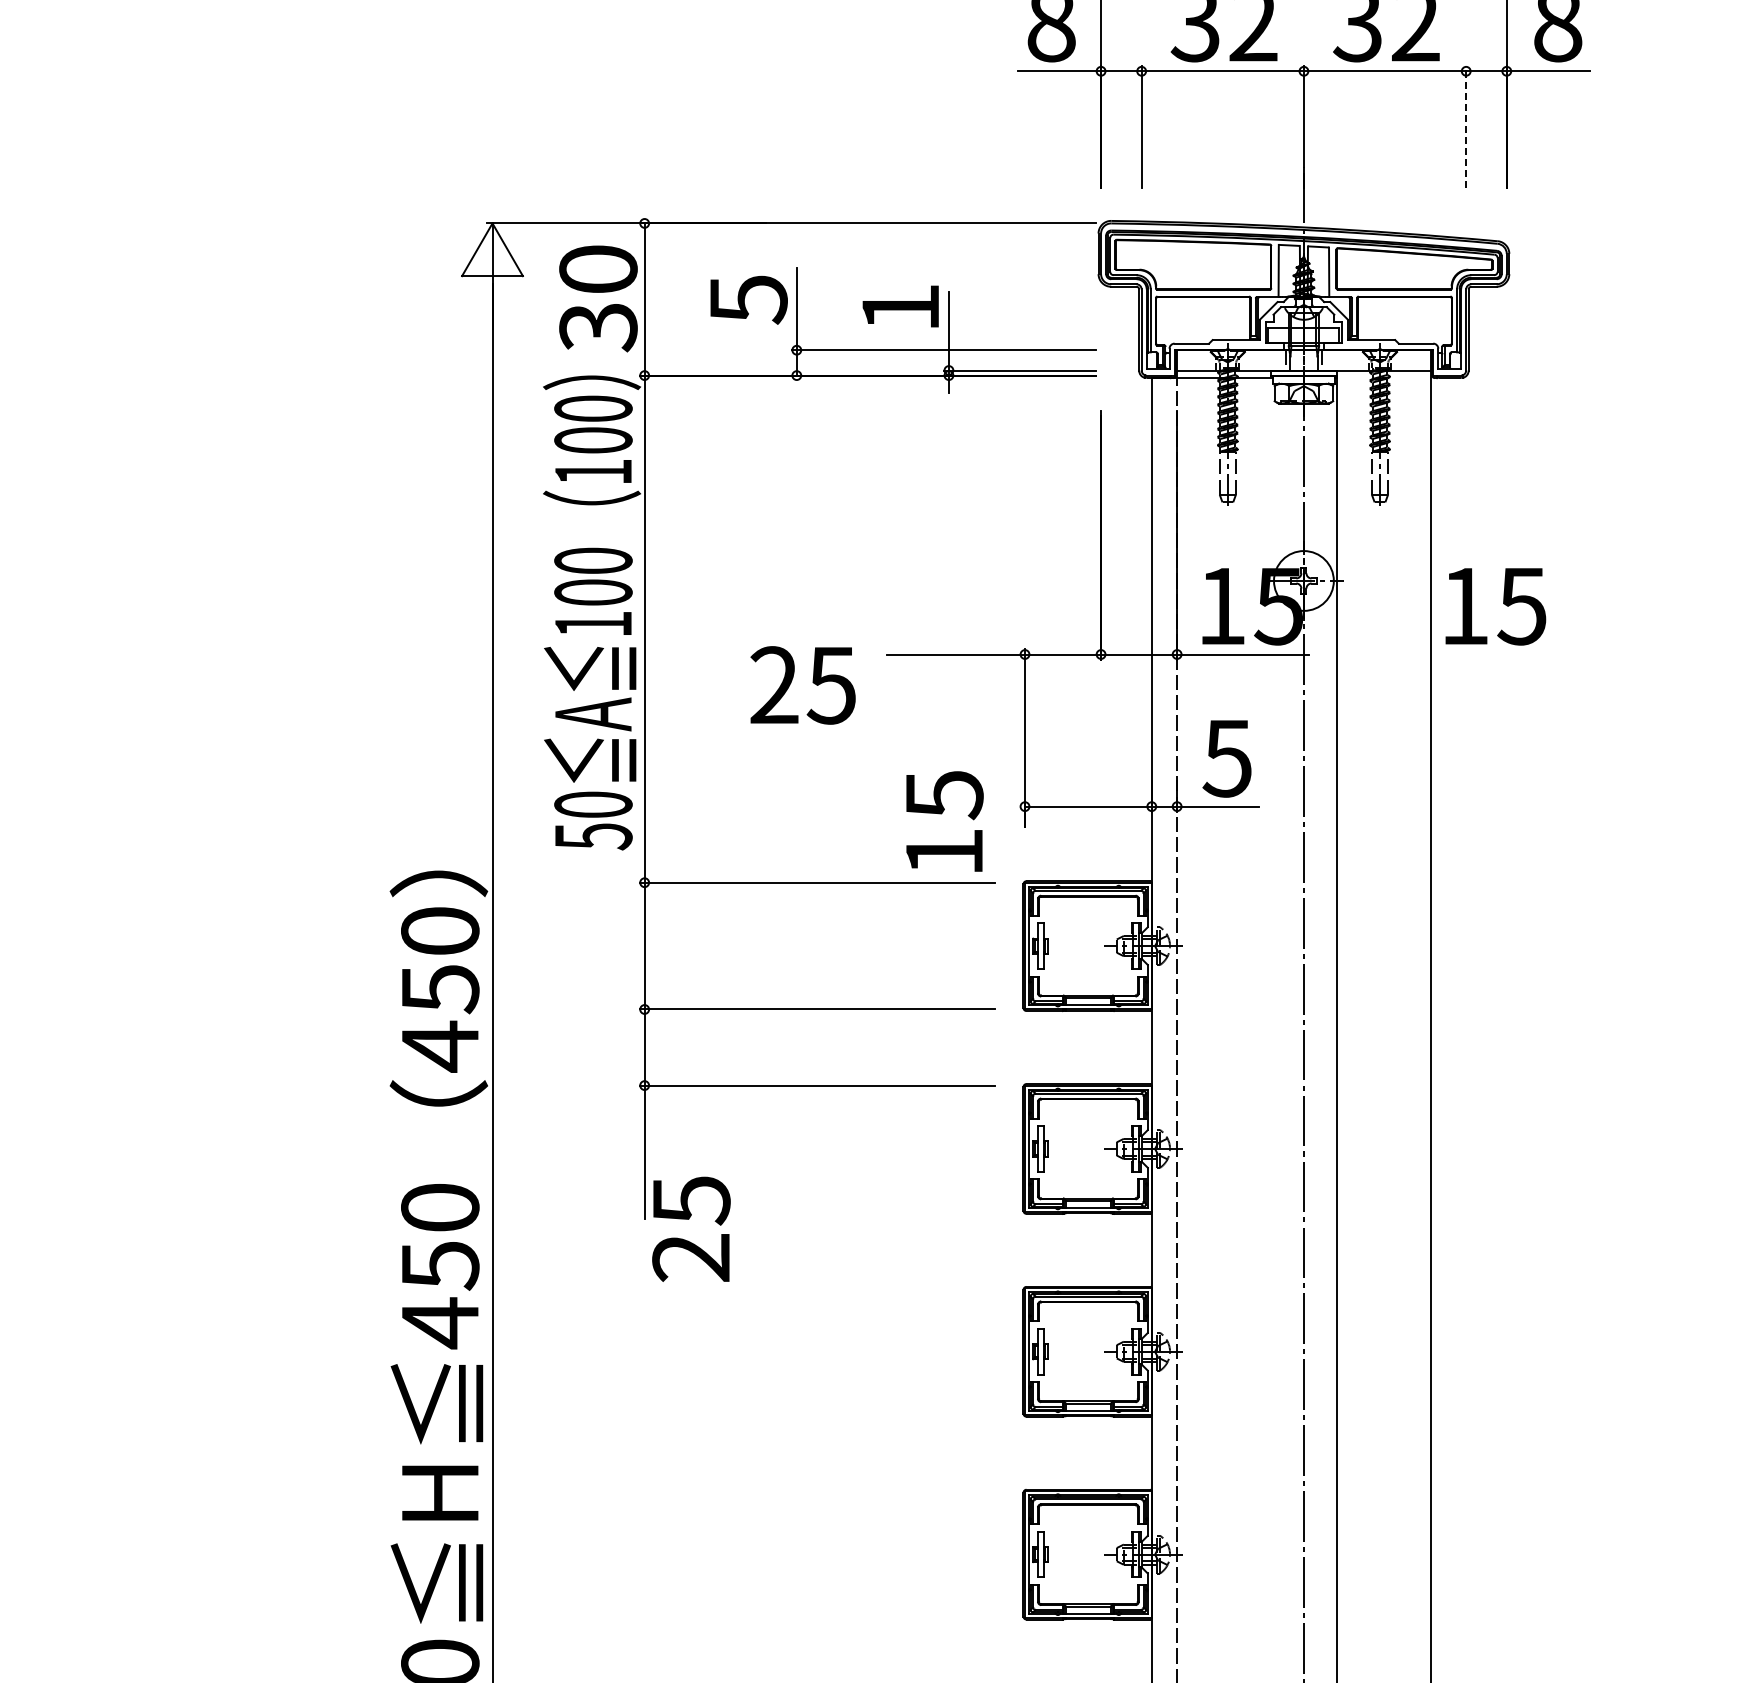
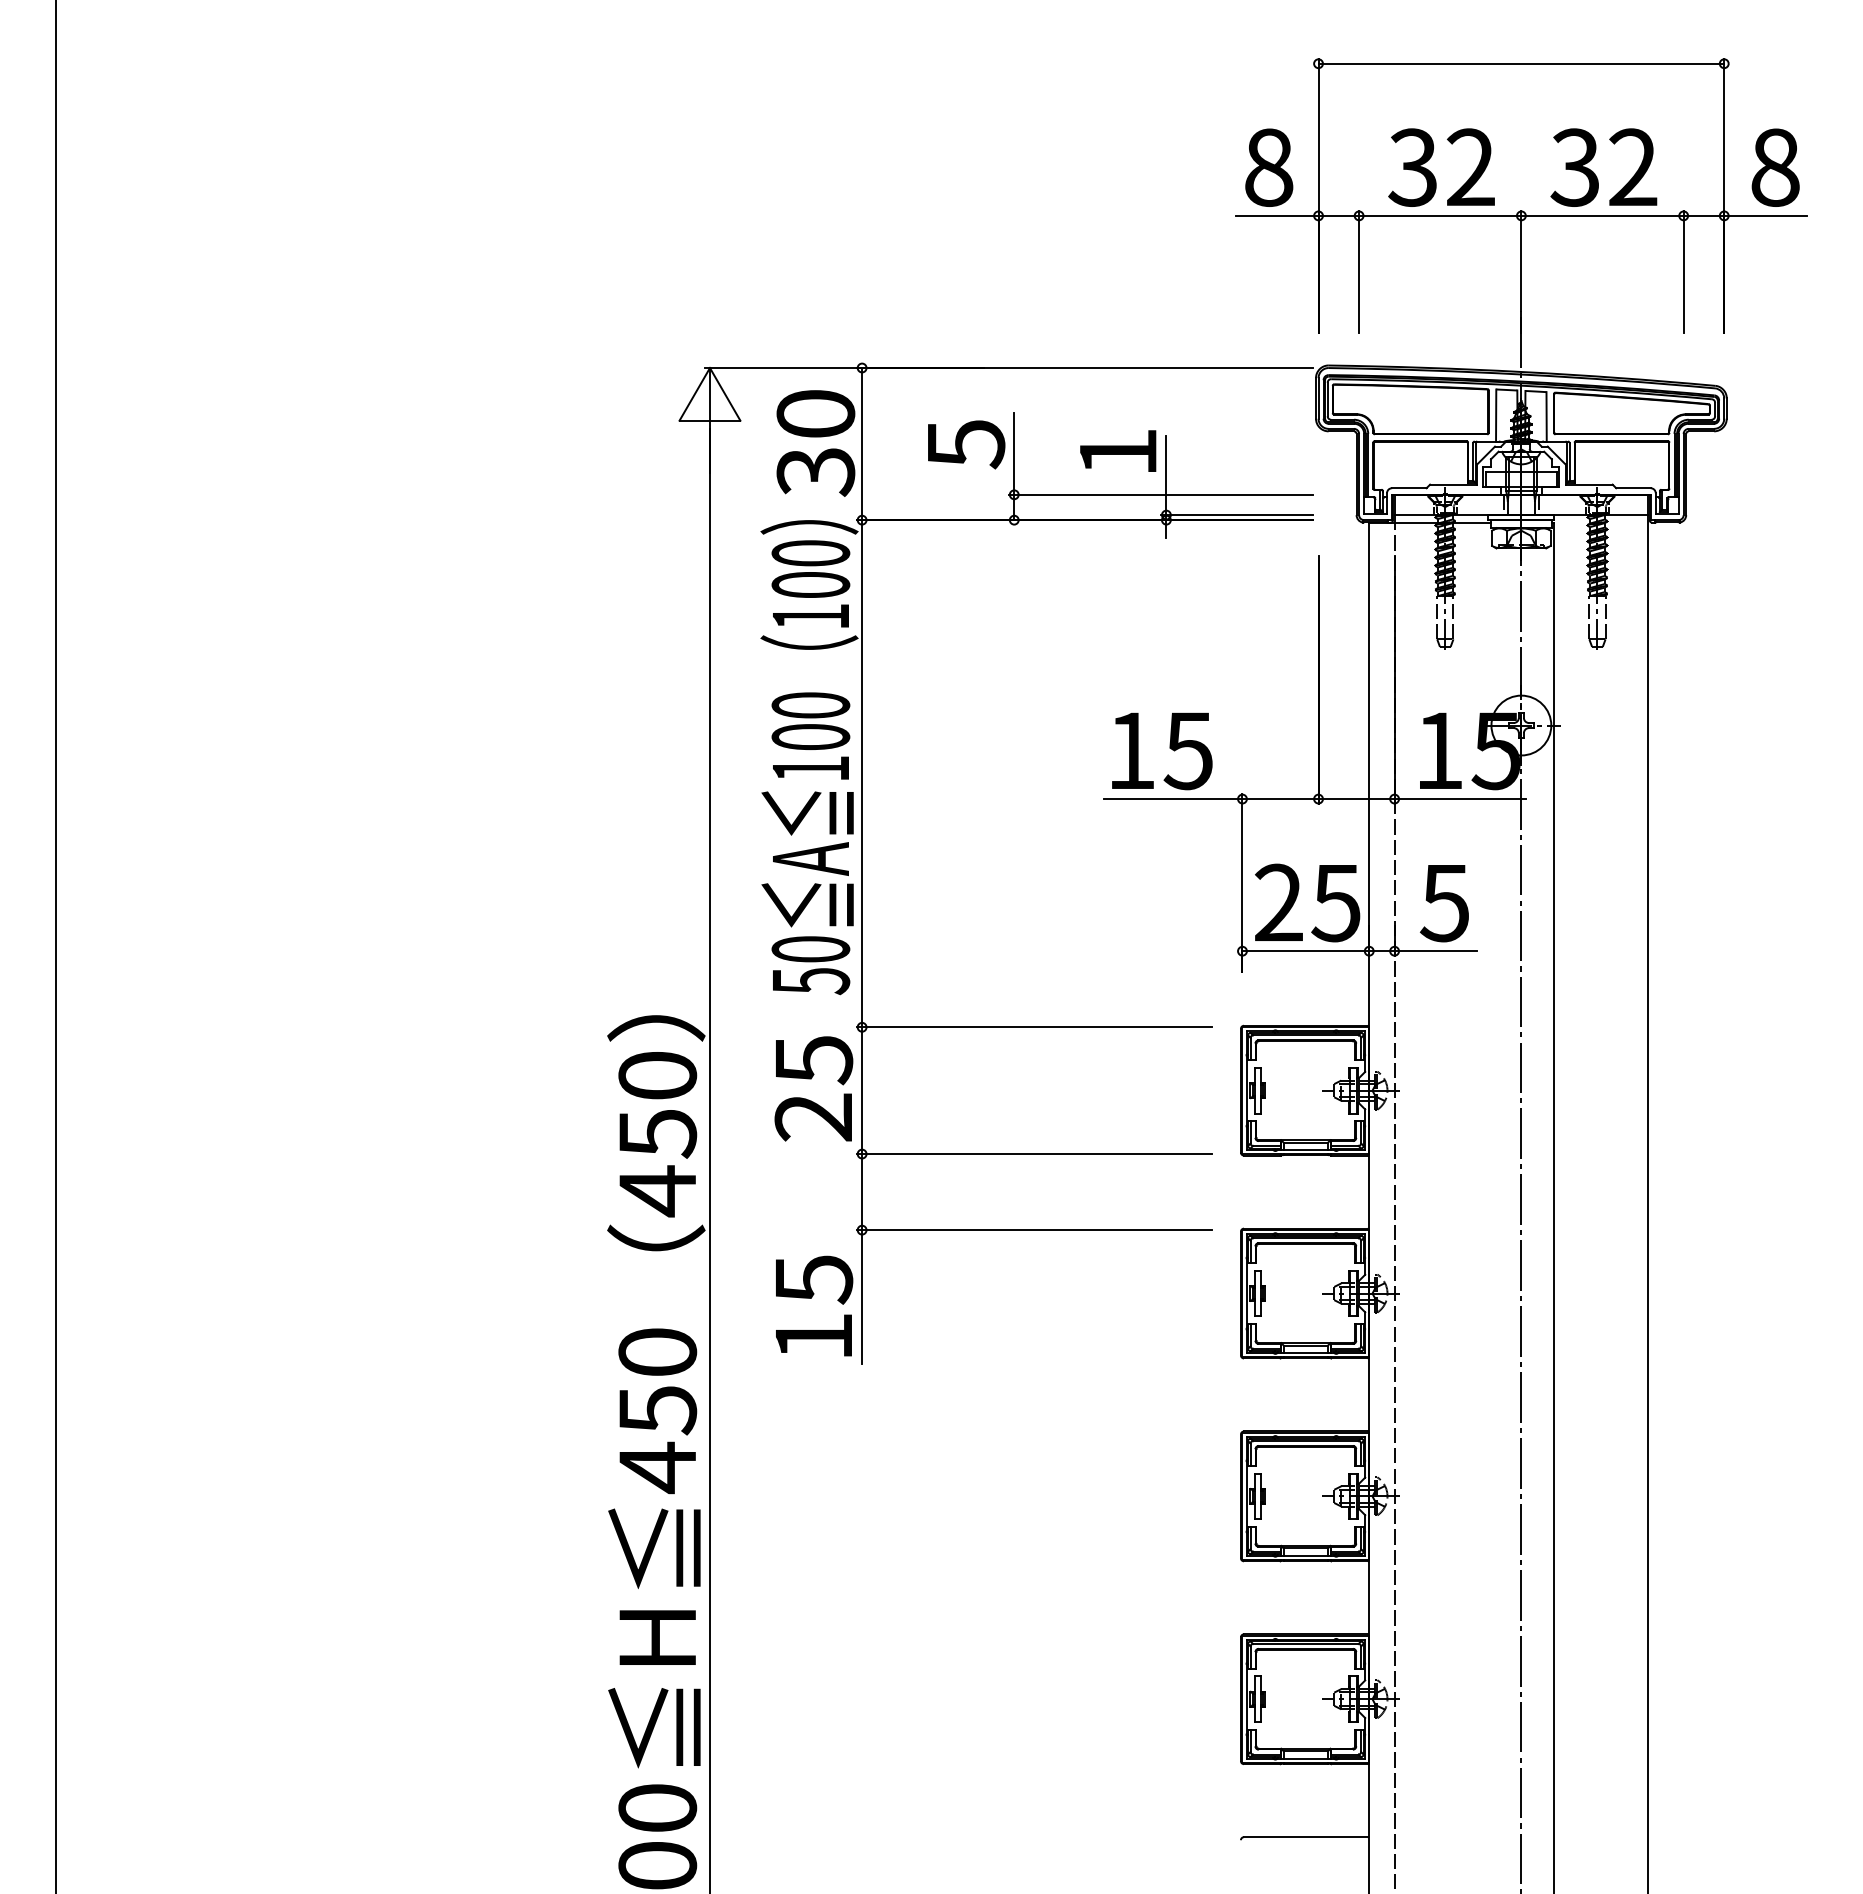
line: (1466, 126) -> (1683, 271), dashed -> solid
text: (1496, 606) -> (1162, 751), moved
text: (803, 684) -> (1307, 902), moved
text: (945, 820) -> (814, 1305), moved
text: (691, 1228) -> (813, 1088), moved

